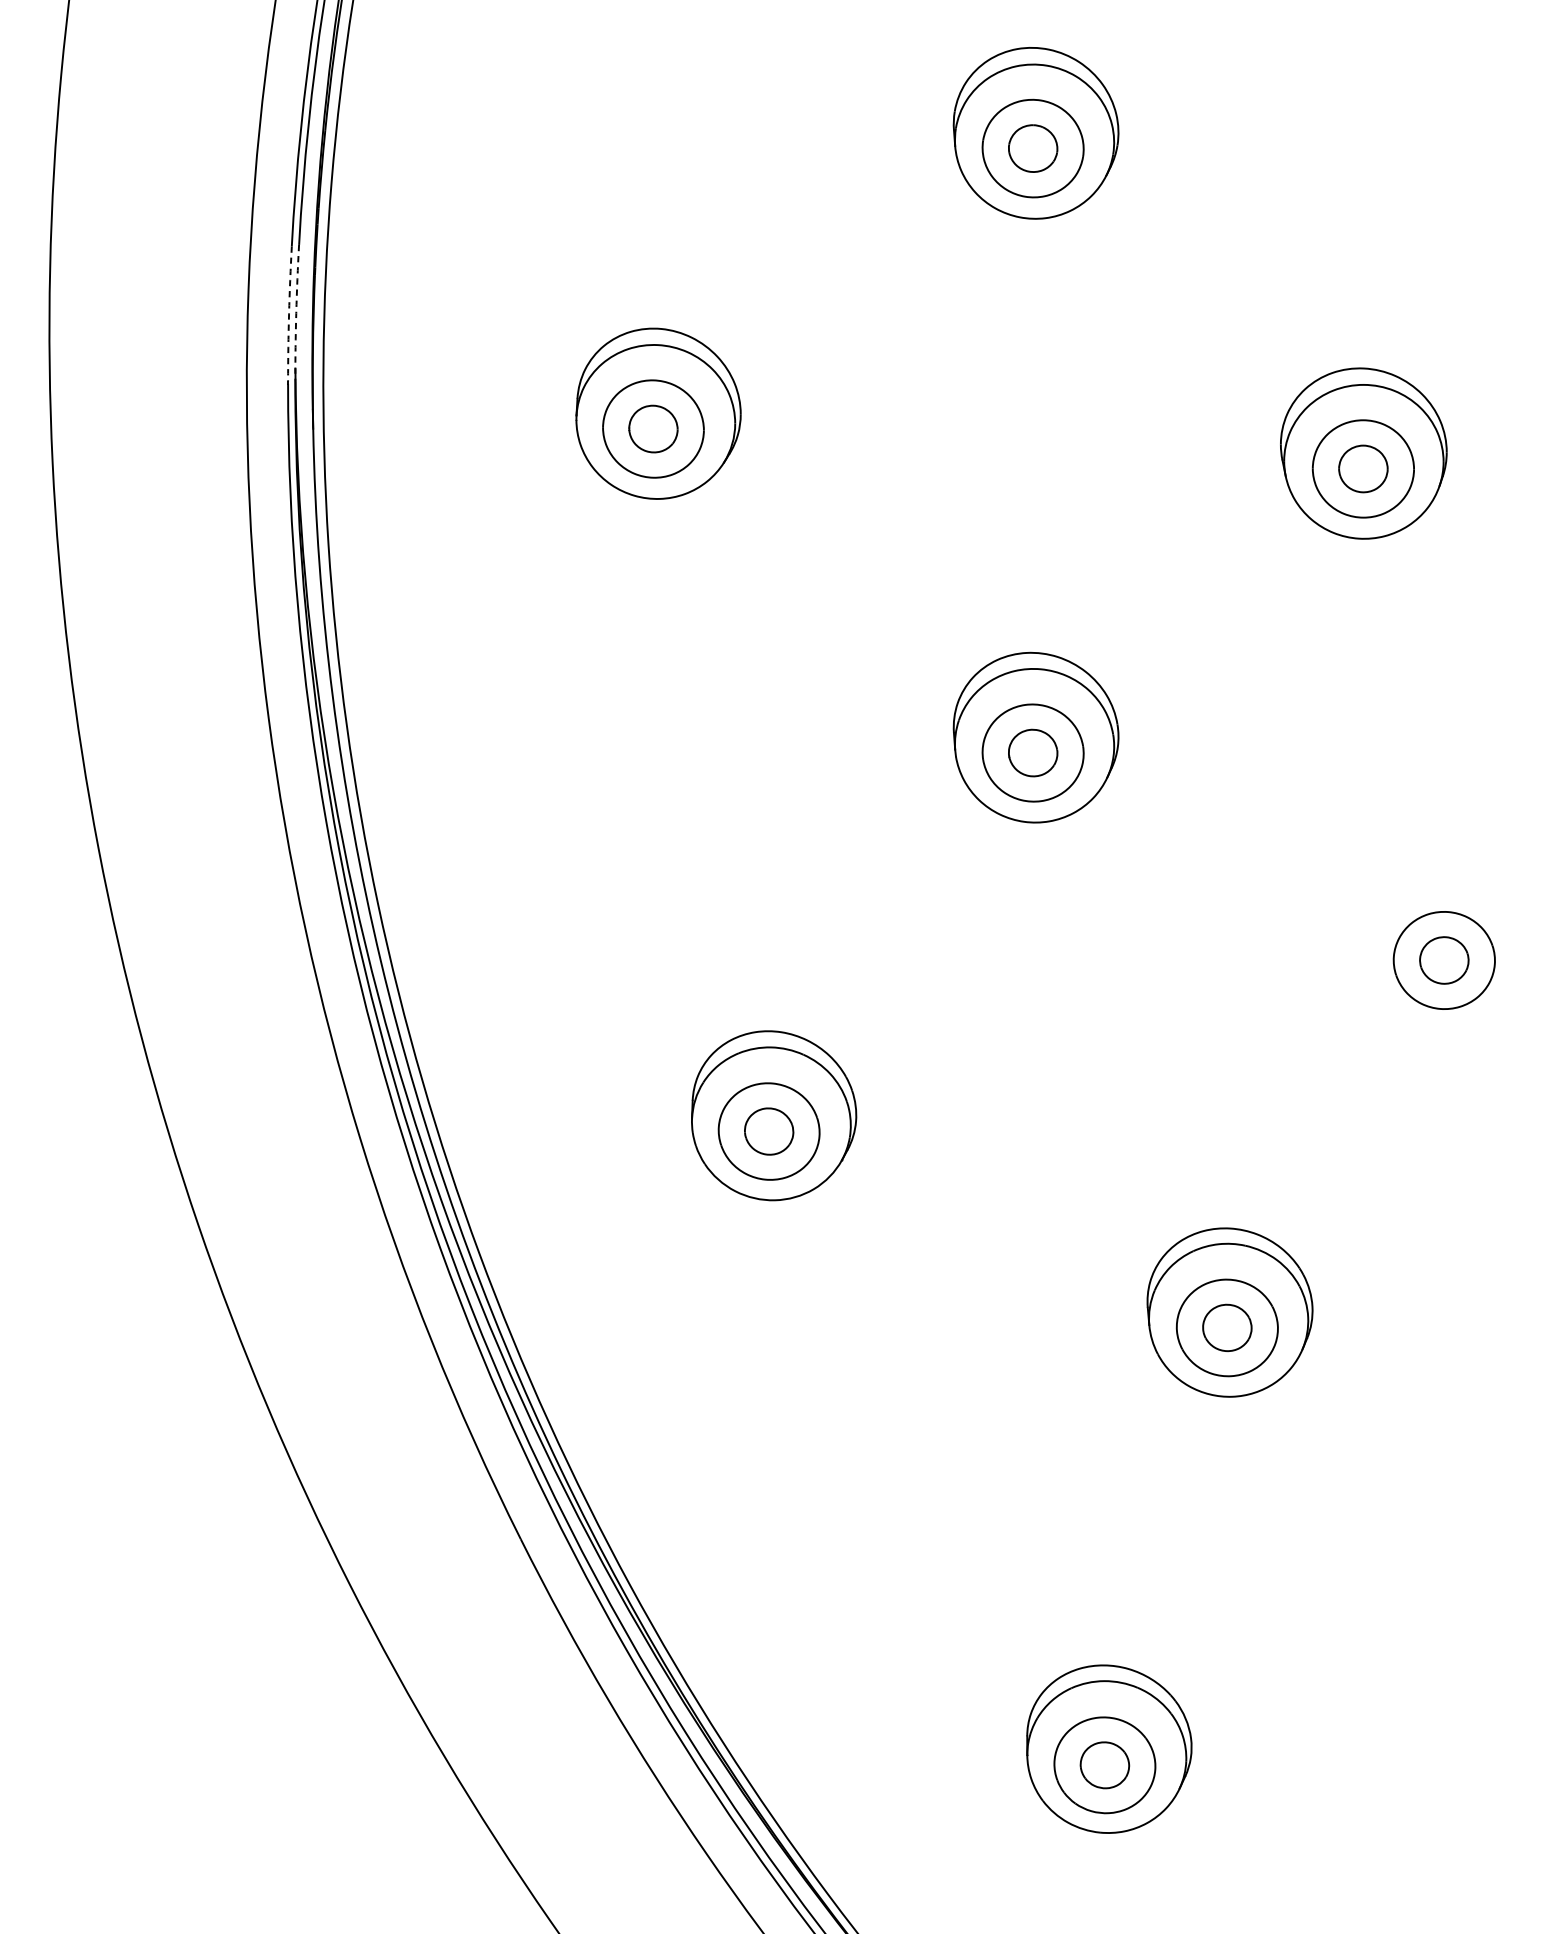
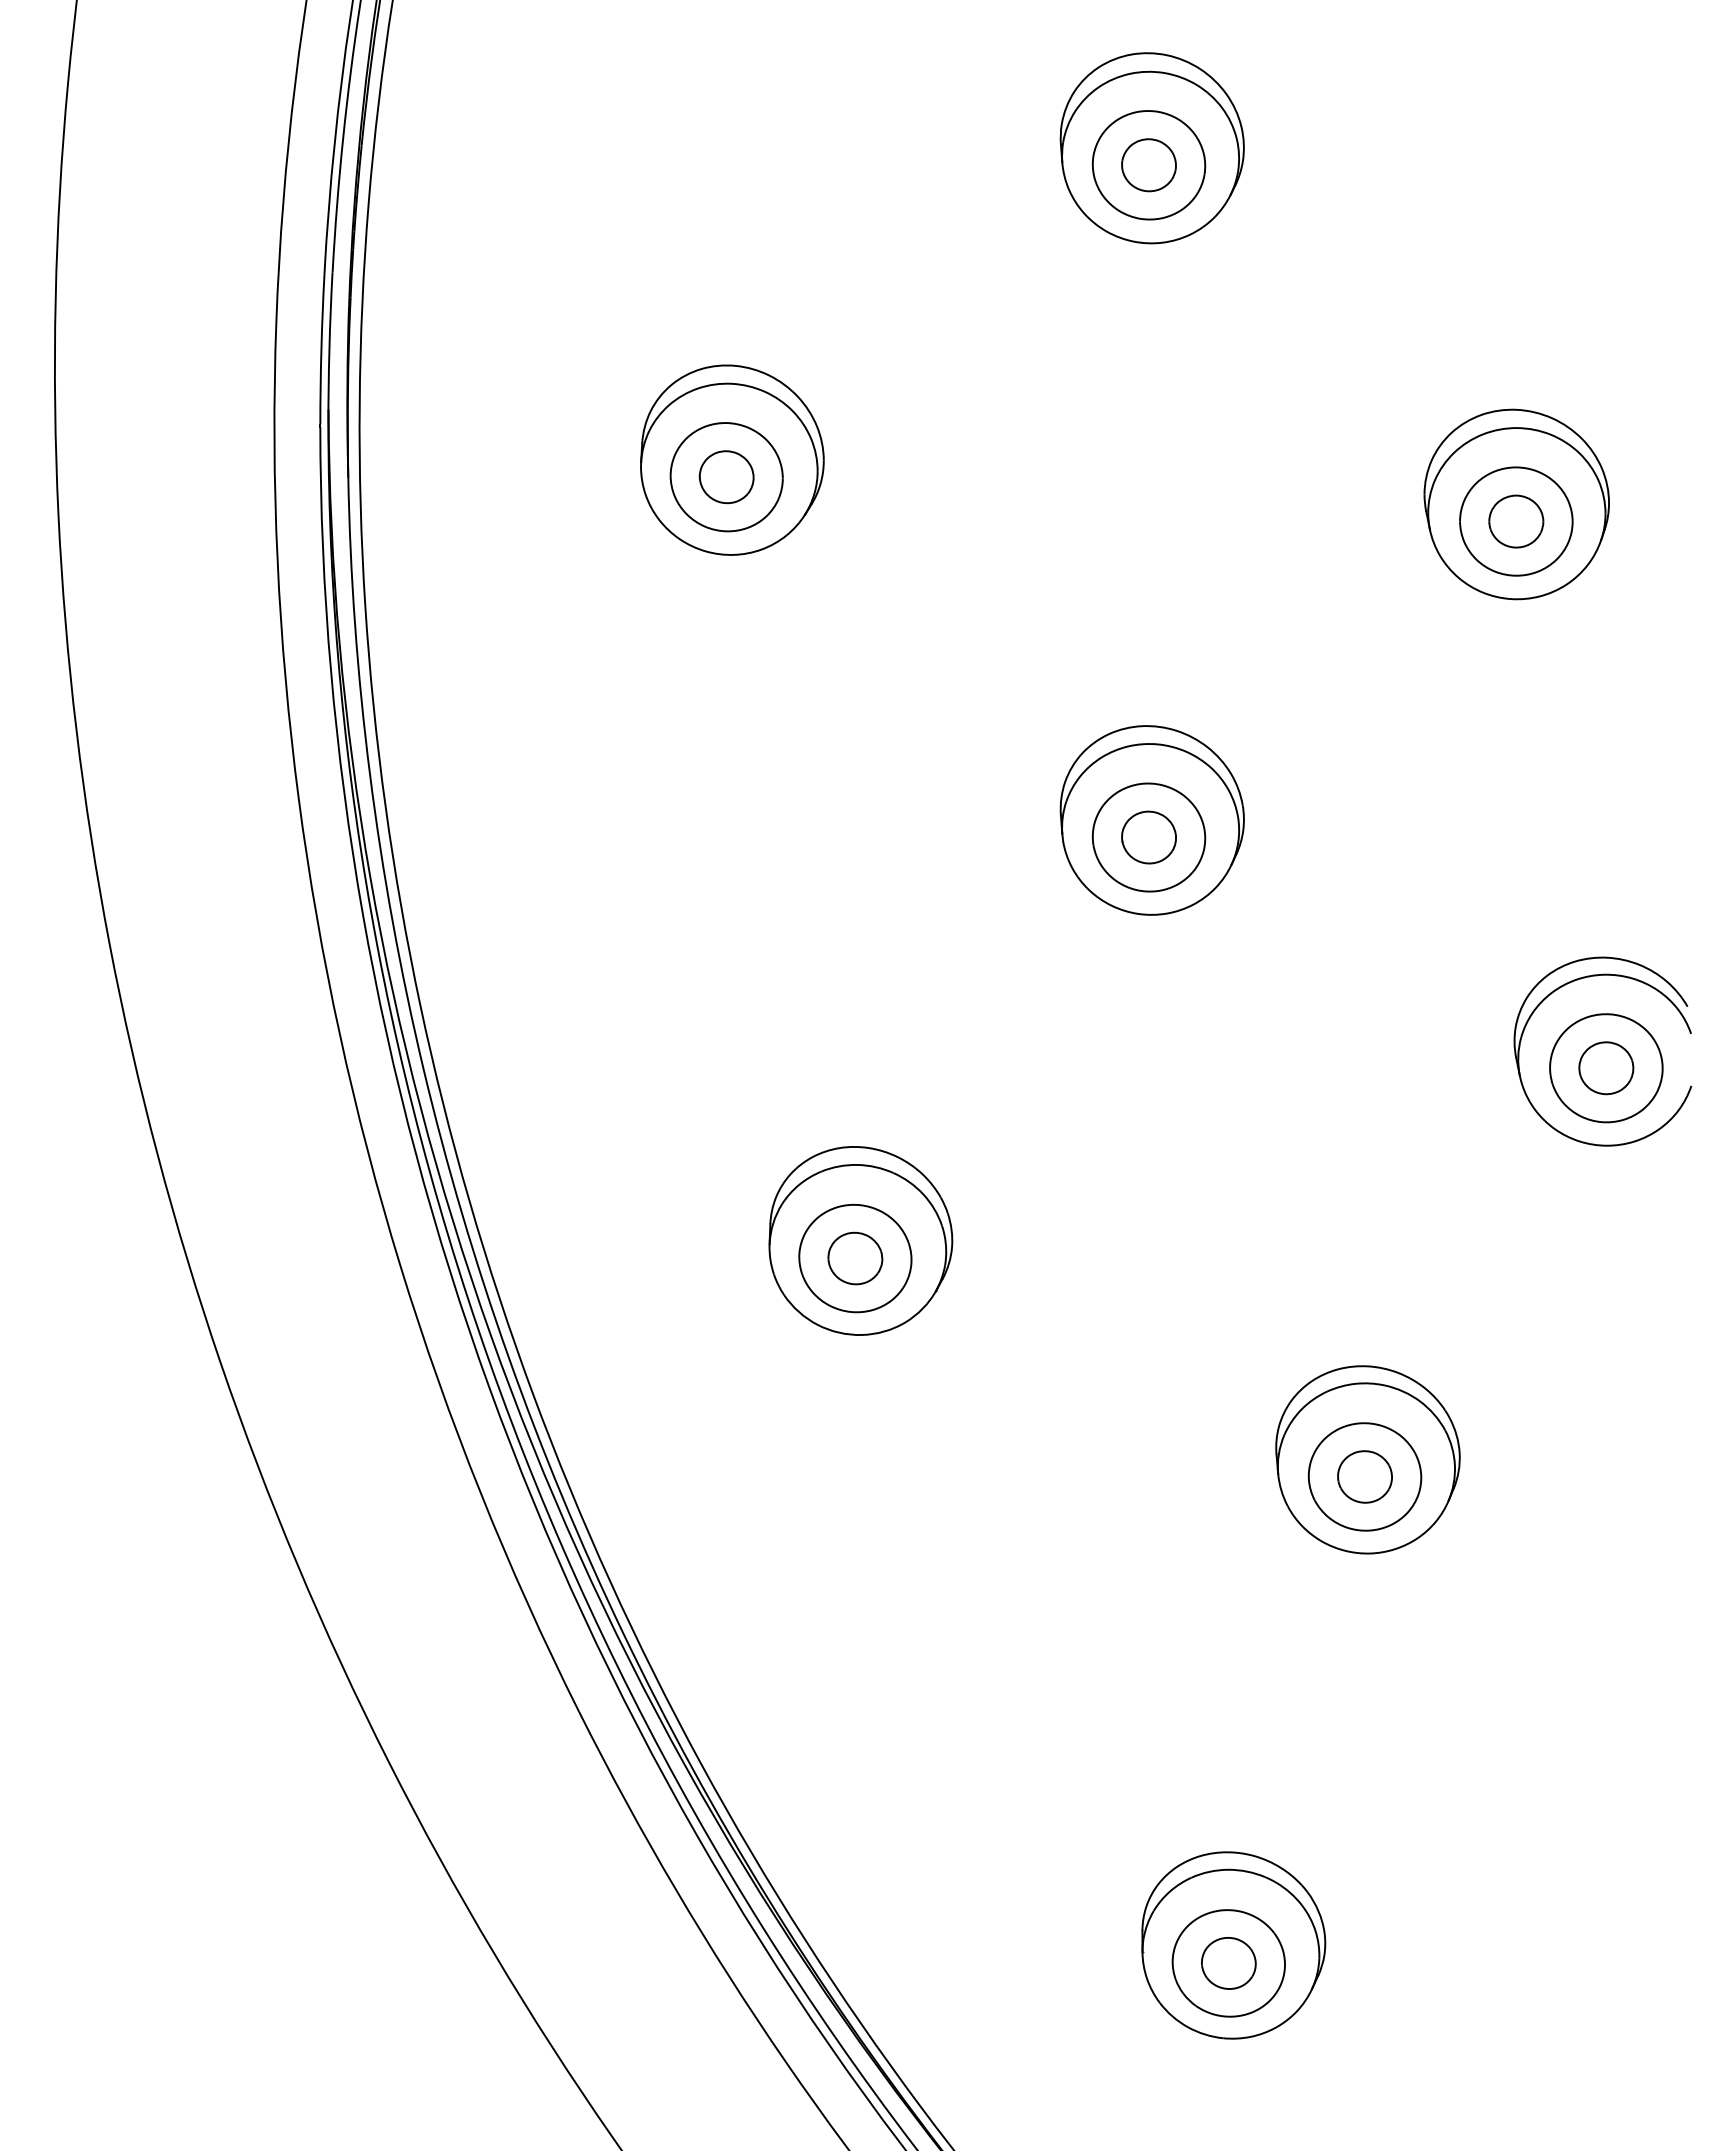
arc: (296, 313) -> (329, 348), dashed -> solid
arc: (289, 314) -> (321, 349), dashed -> solid
part: (1425, 879) -> (1585, 978), added

